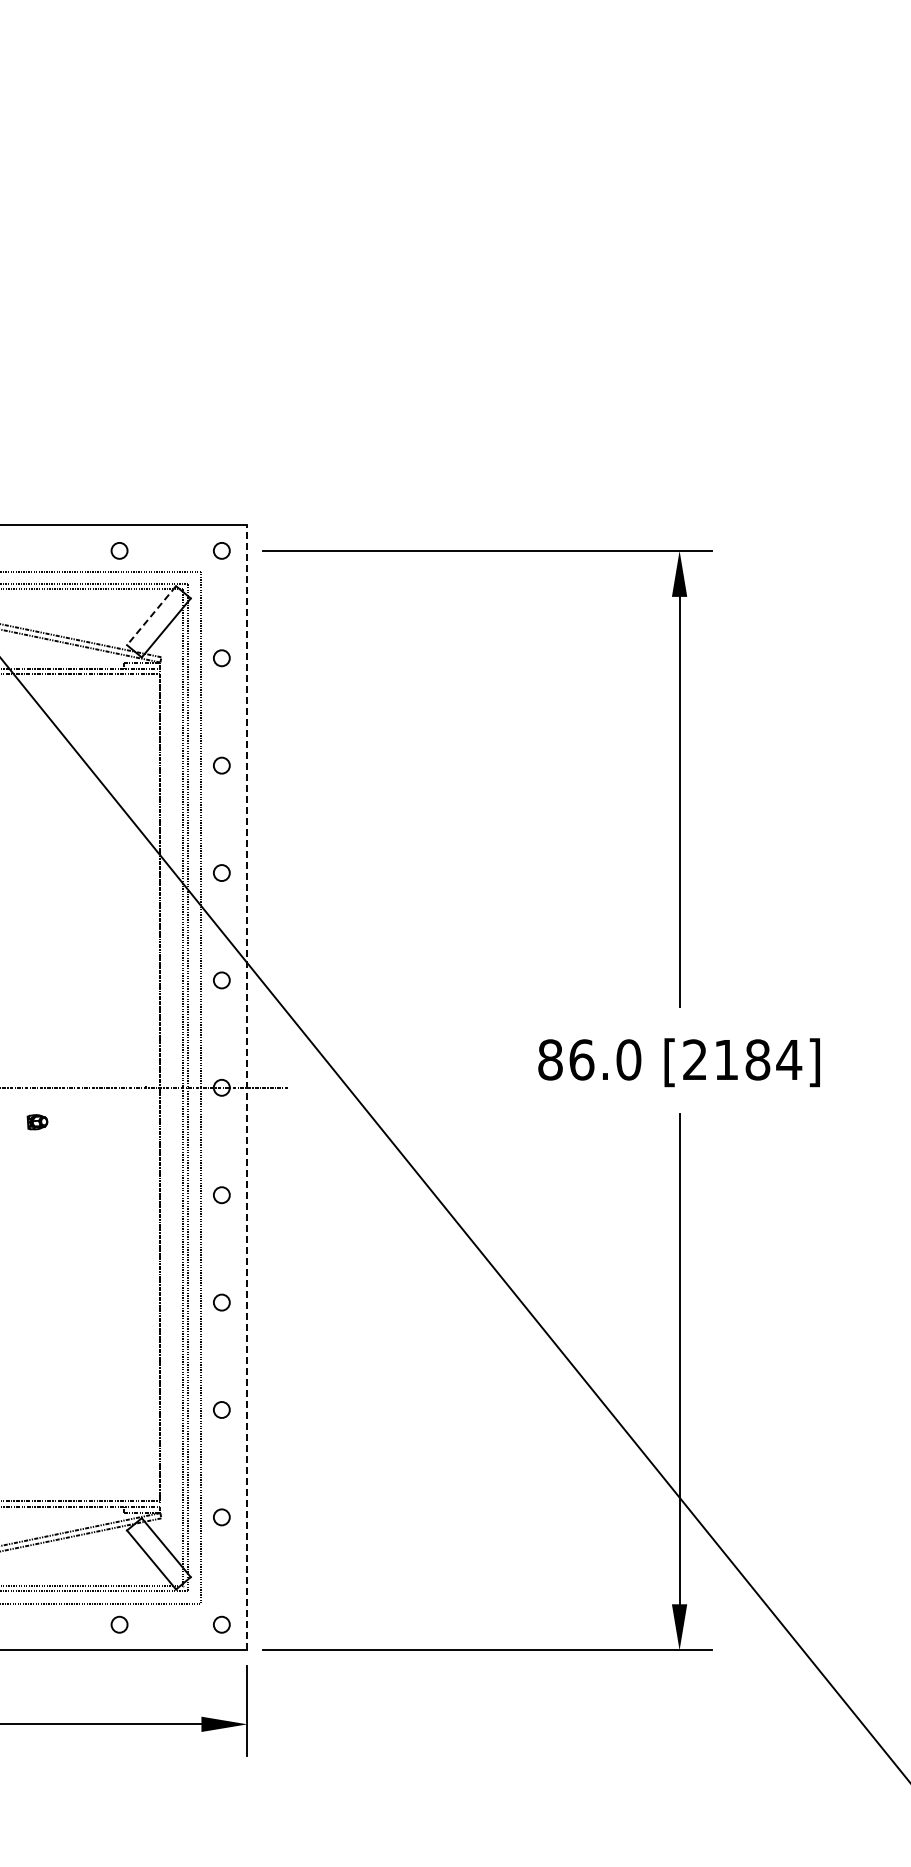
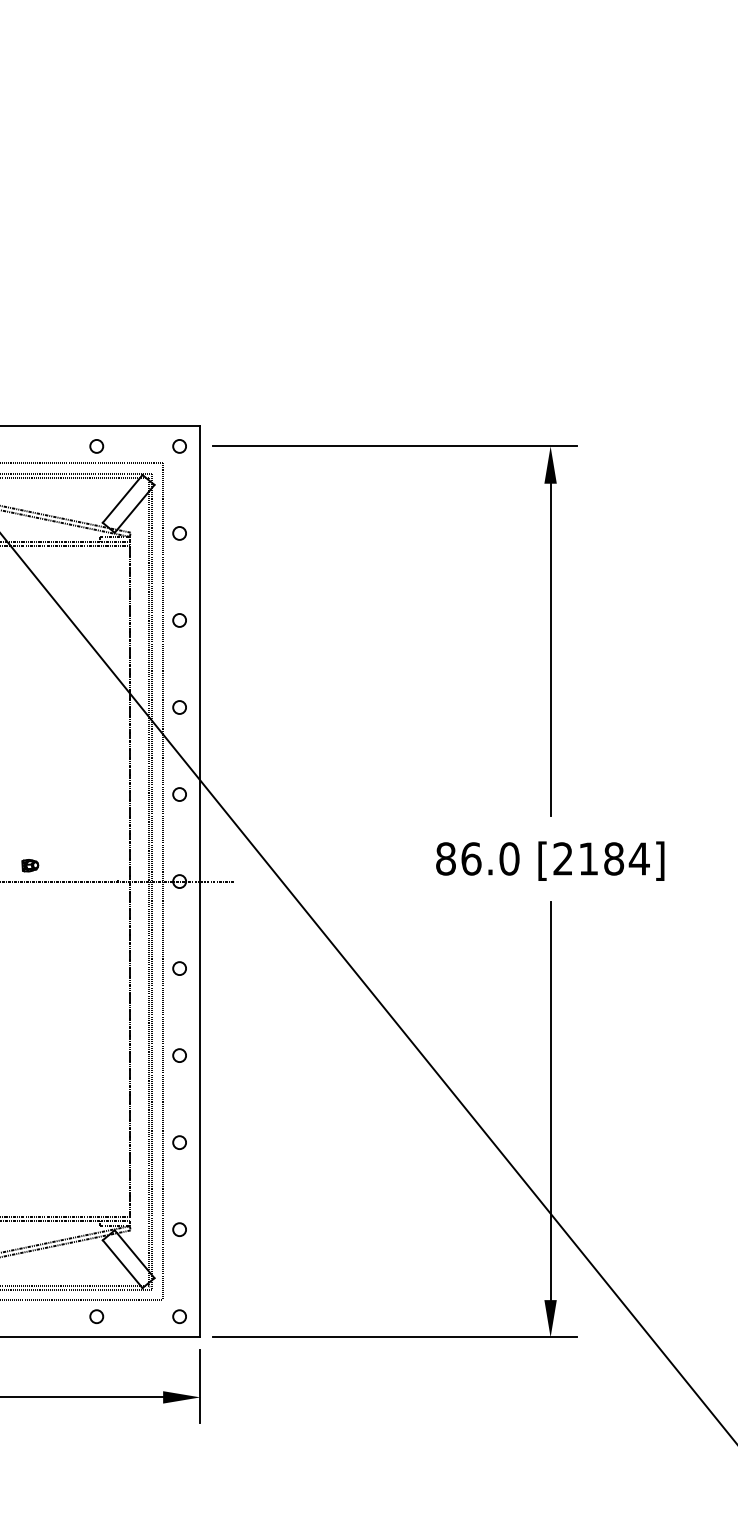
line: (151, 616) -> (122, 499), dashed -> solid
line: (247, 1087) -> (200, 881), dashed -> solid
part: (37, 1122) -> (30, 865), moved

